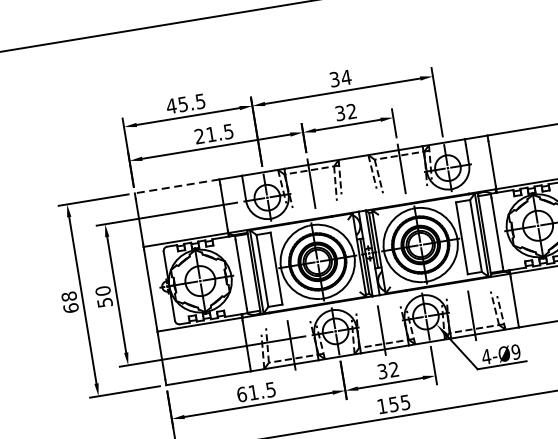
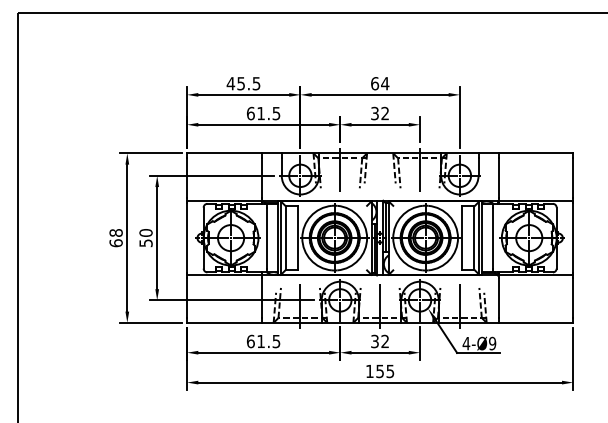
text: (335, 79) -> (375, 83), 34 -> 64
text: (199, 136) -> (250, 113), 21.5 -> 61.5
line: (176, 186) -> (223, 153), dashed -> solid

